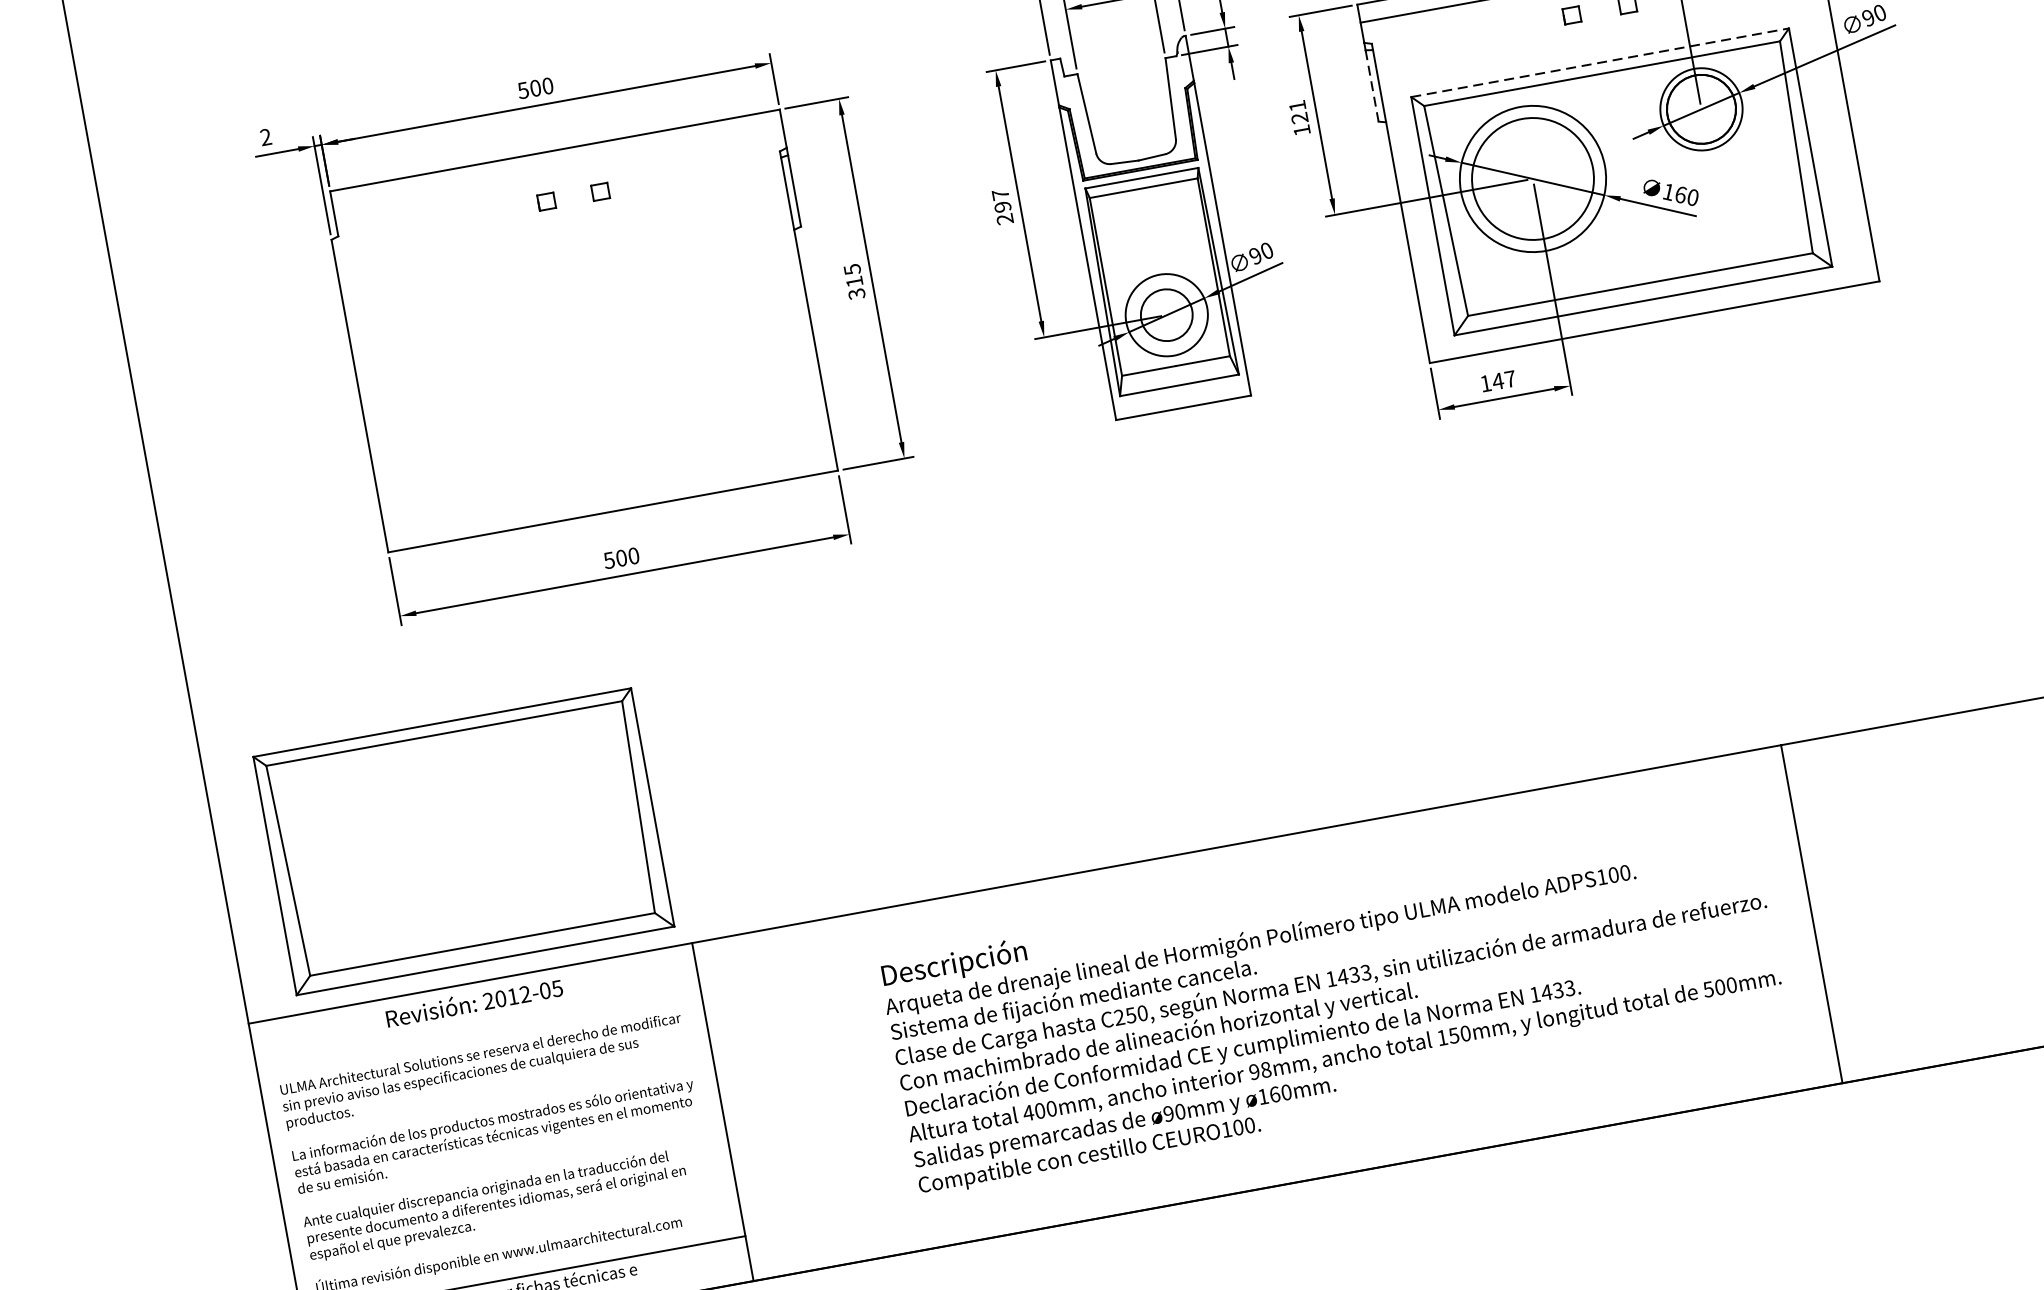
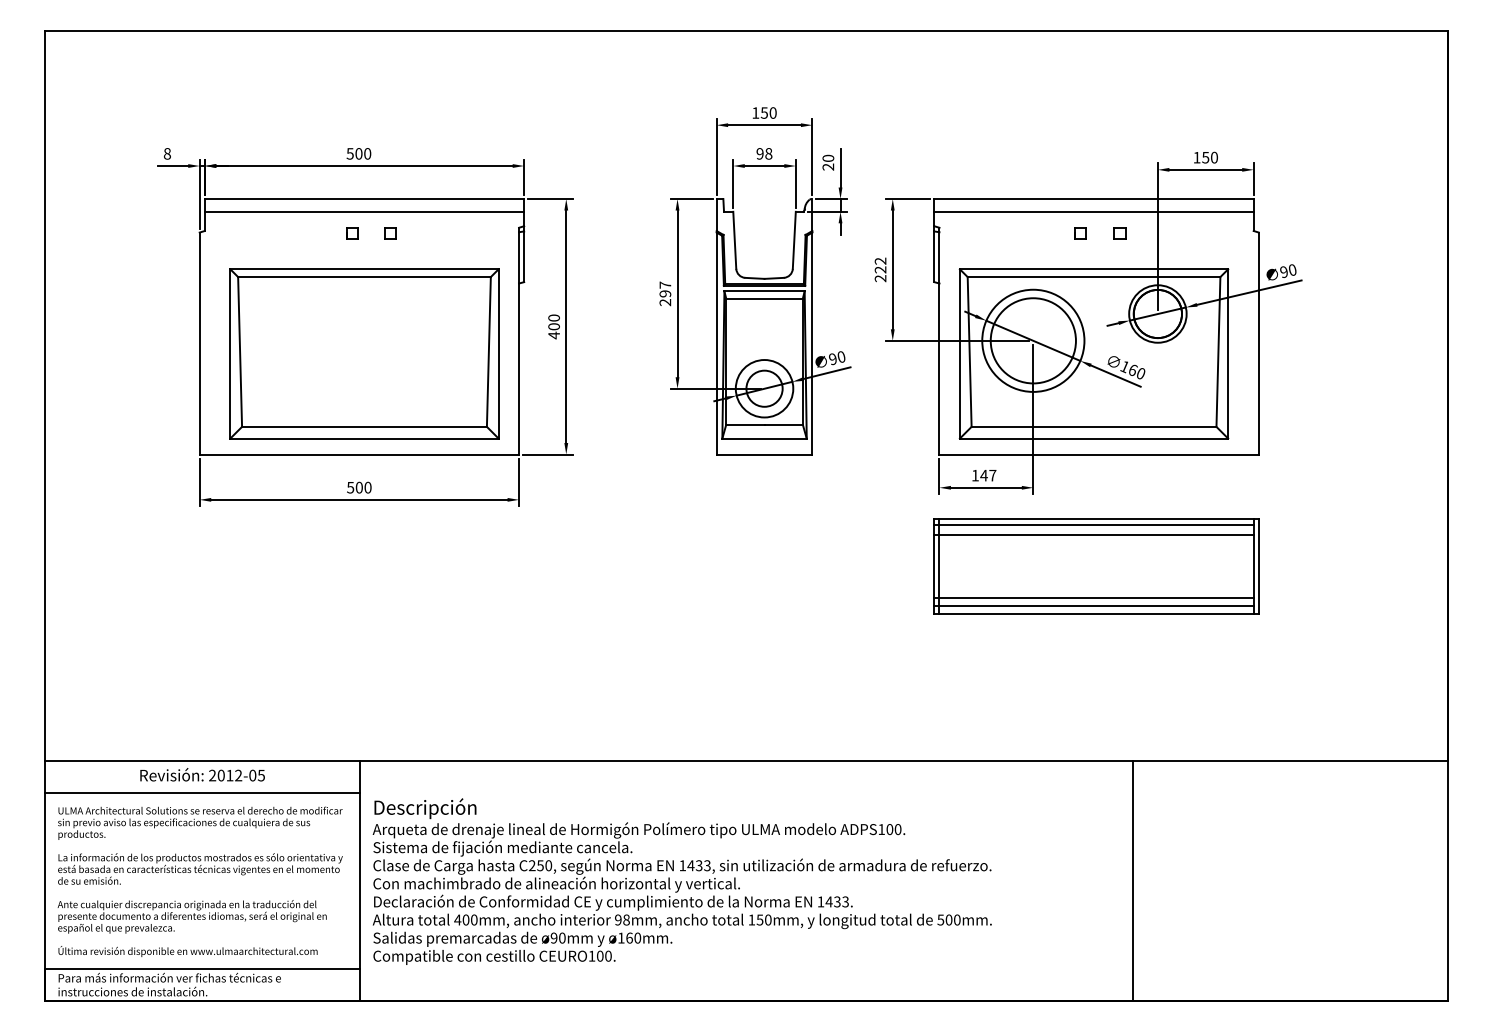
line: (1600, 62) -> (1094, 269), dashed -> solid
line: (1372, 86) -> (934, 257), dashed -> solid
text: (1299, 117) -> (880, 269), 121 -> 222
text: (264, 137) -> (166, 153), 2 -> 8
line: (558, 168) -> (364, 211), added
text: (853, 281) -> (553, 326), 315 -> 400
part: (1679, 480) -> (1096, 566), added
part: (463, 841) -> (364, 353), moved
text: (1333, 1001) -> (681, 881), moved
line: (477, 1029) -> (201, 793), added

